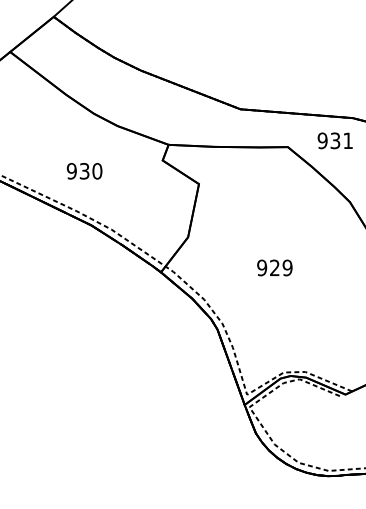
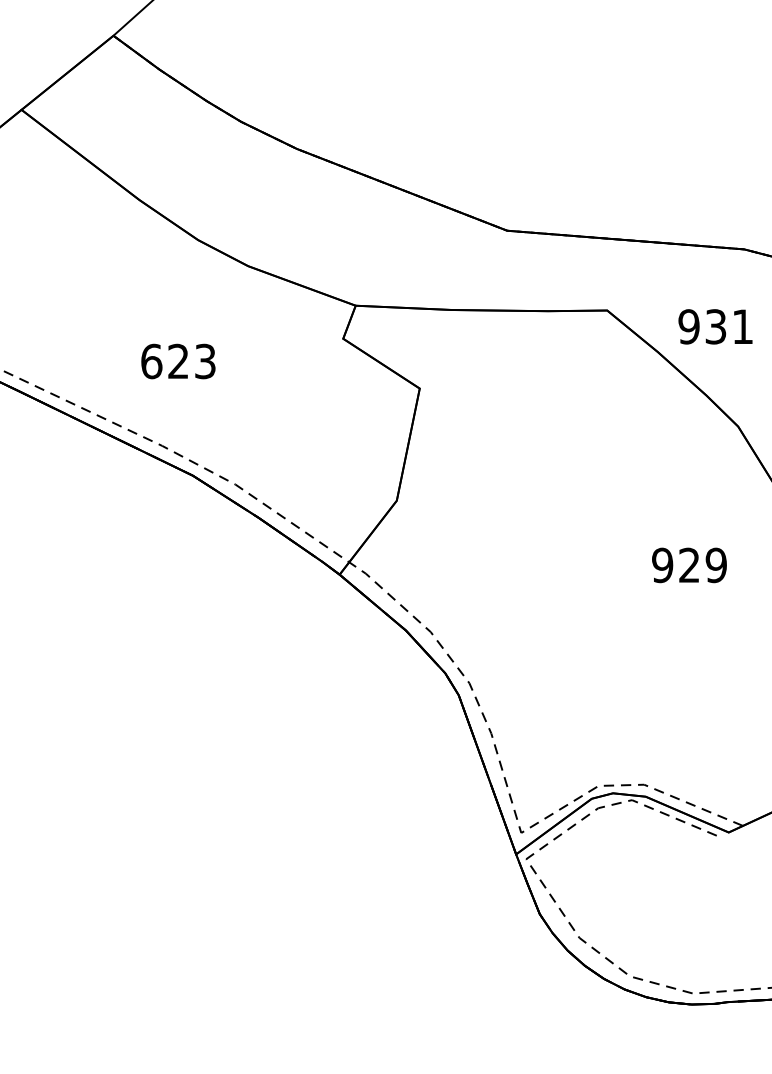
text: (334, 140) -> (713, 326), moved
text: (84, 171) -> (178, 361), 930 -> 623
text: (274, 267) -> (688, 564), moved

